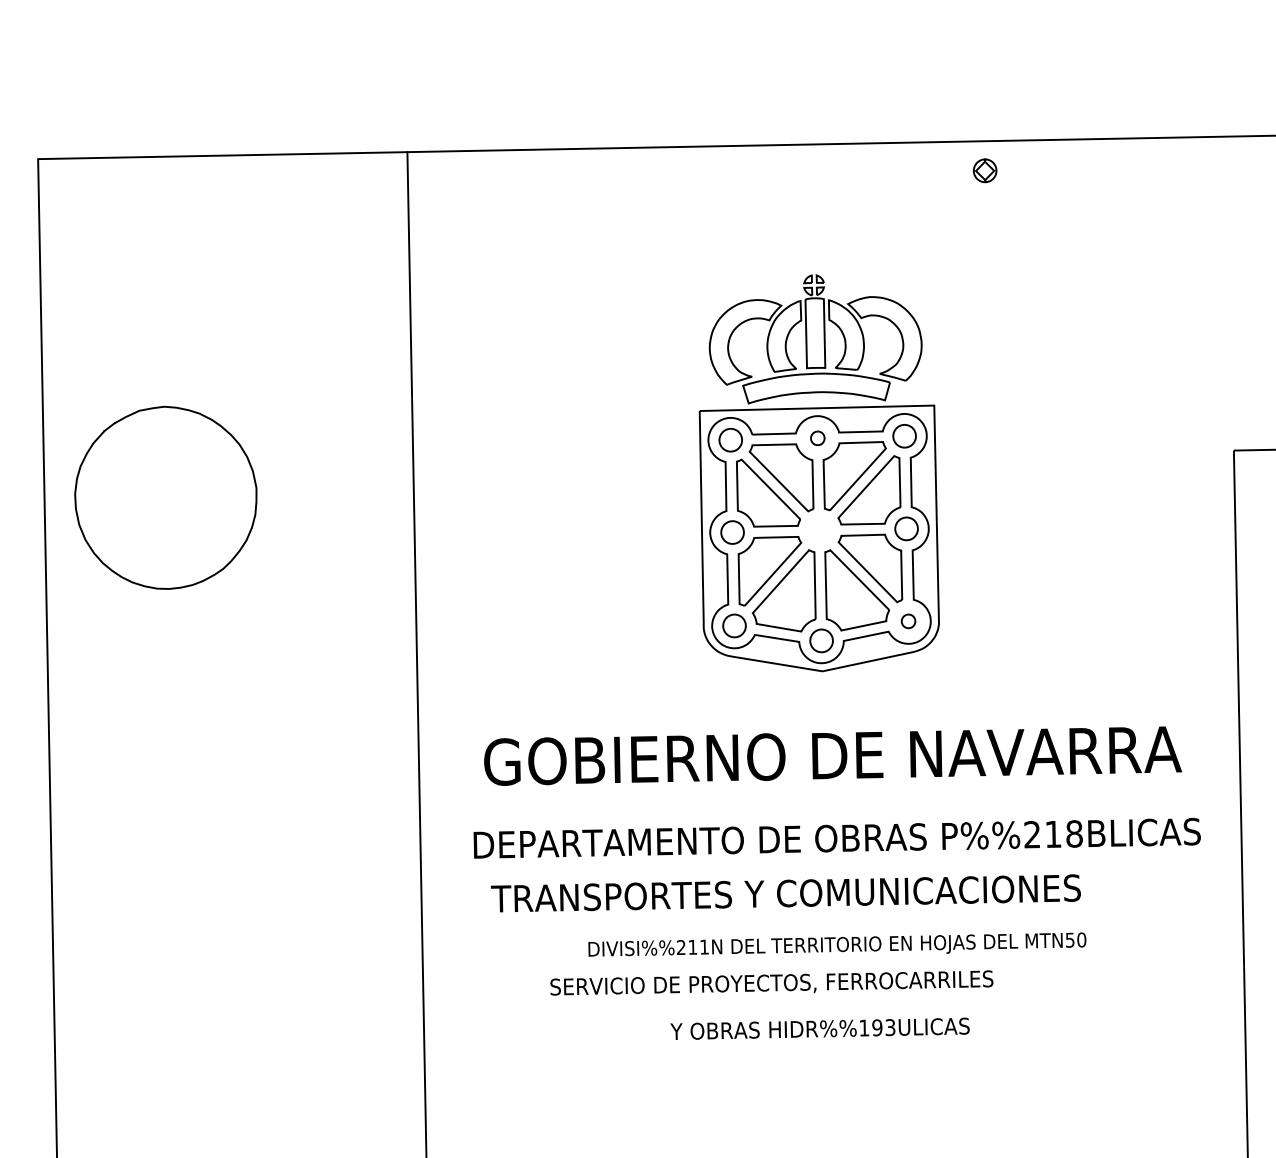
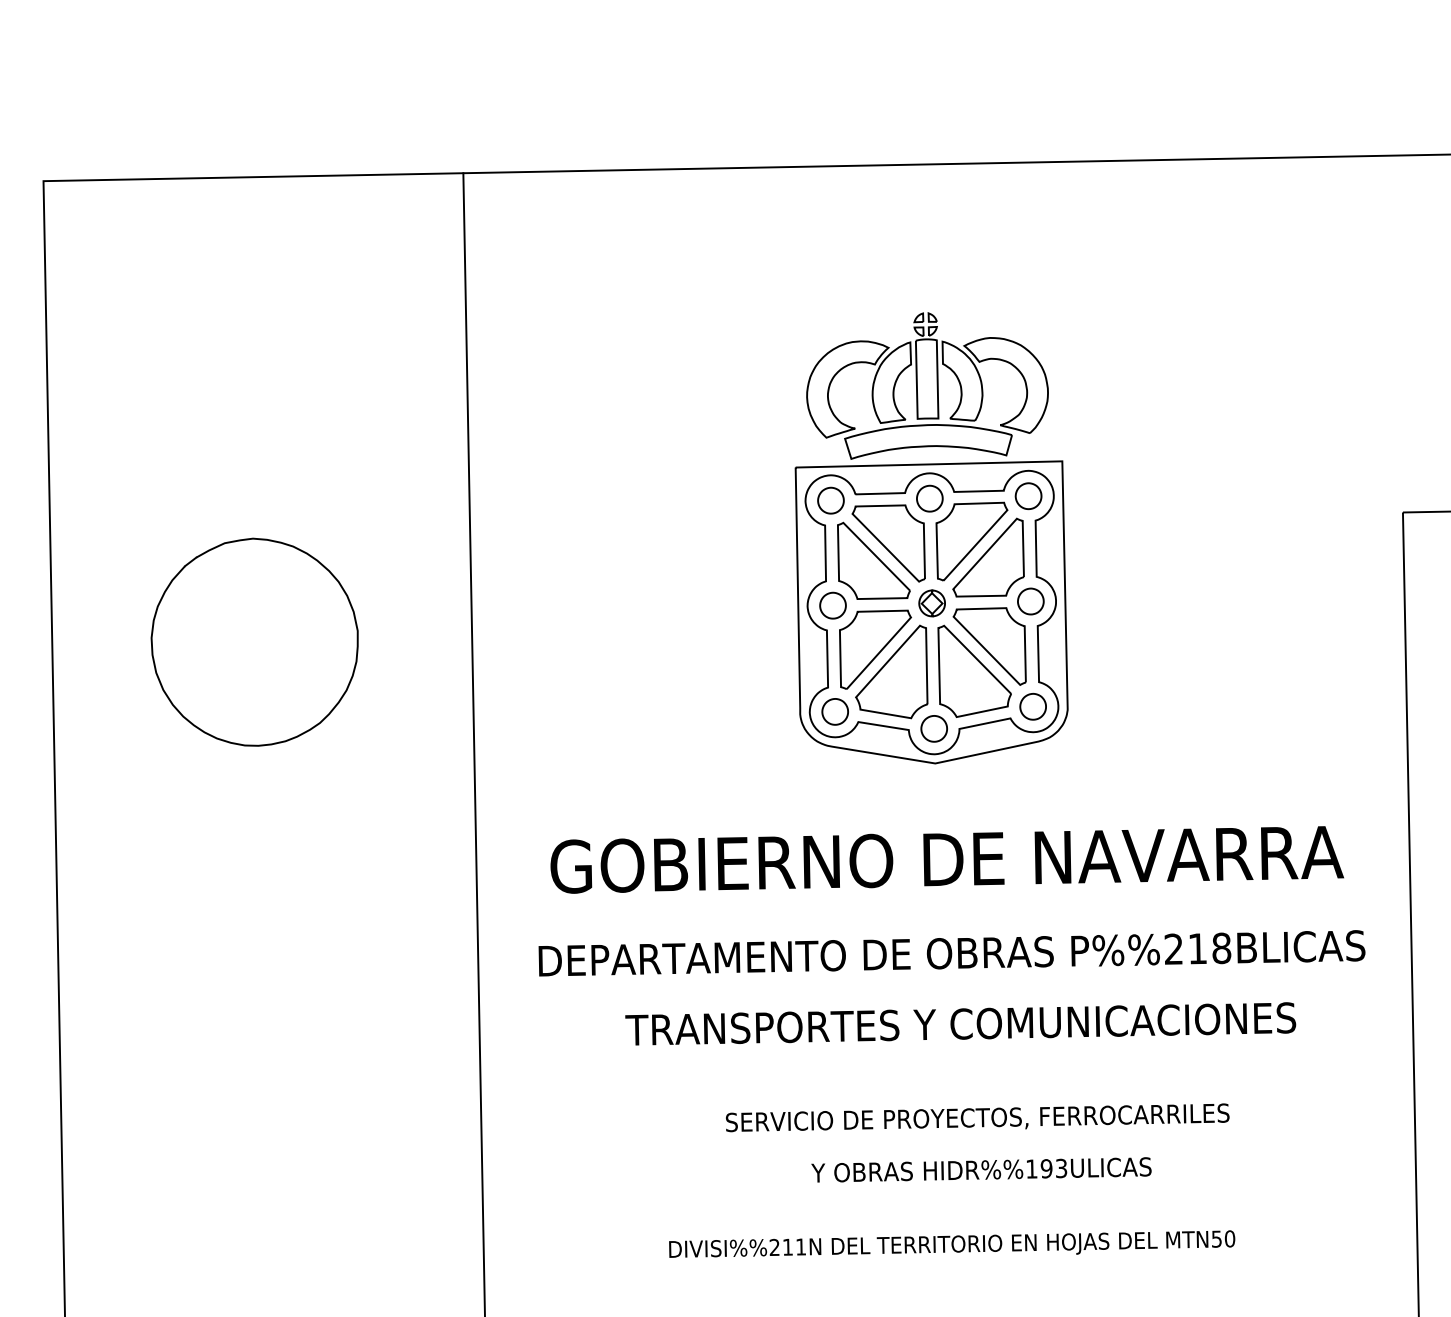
part: (984, 170) -> (931, 603), moved
part: (817, 438) -> (929, 498), size x1.67
part: (165, 497) -> (254, 641), moved
part: (908, 621) -> (1032, 706), size x1.67
text: (785, 893) -> (960, 1023), moved
text: (837, 944) -> (952, 1243), moved
text: (771, 982) -> (977, 1117), moved
text: (820, 1028) -> (981, 1169), moved

